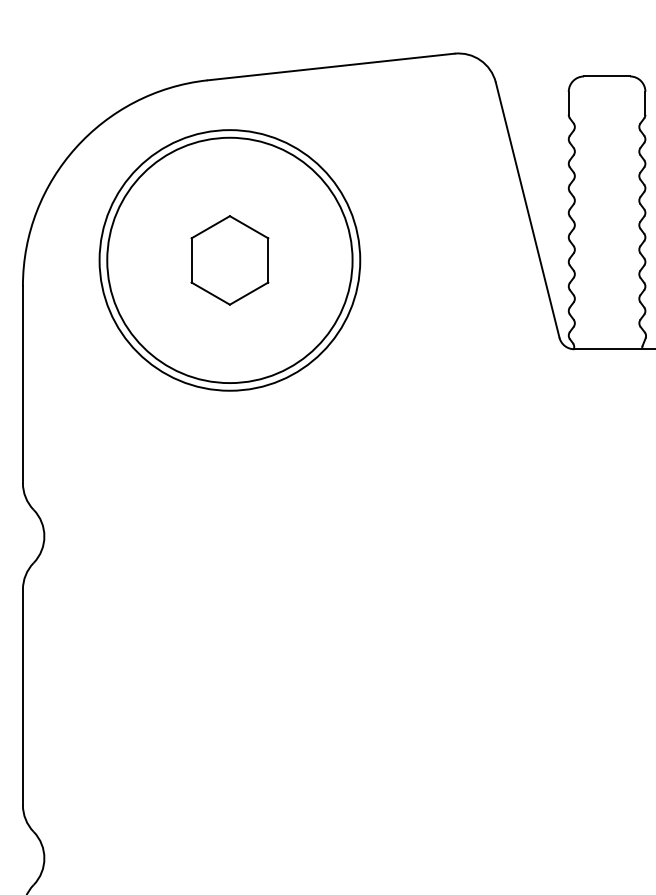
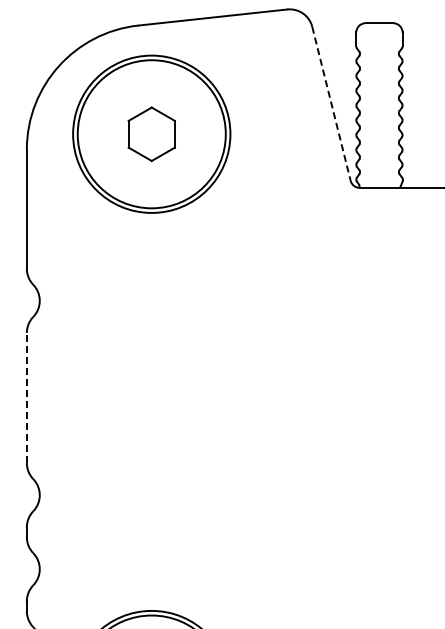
line: (527, 211) -> (331, 104), solid -> dashed
line: (22, 696) -> (26, 397), solid -> dashed

